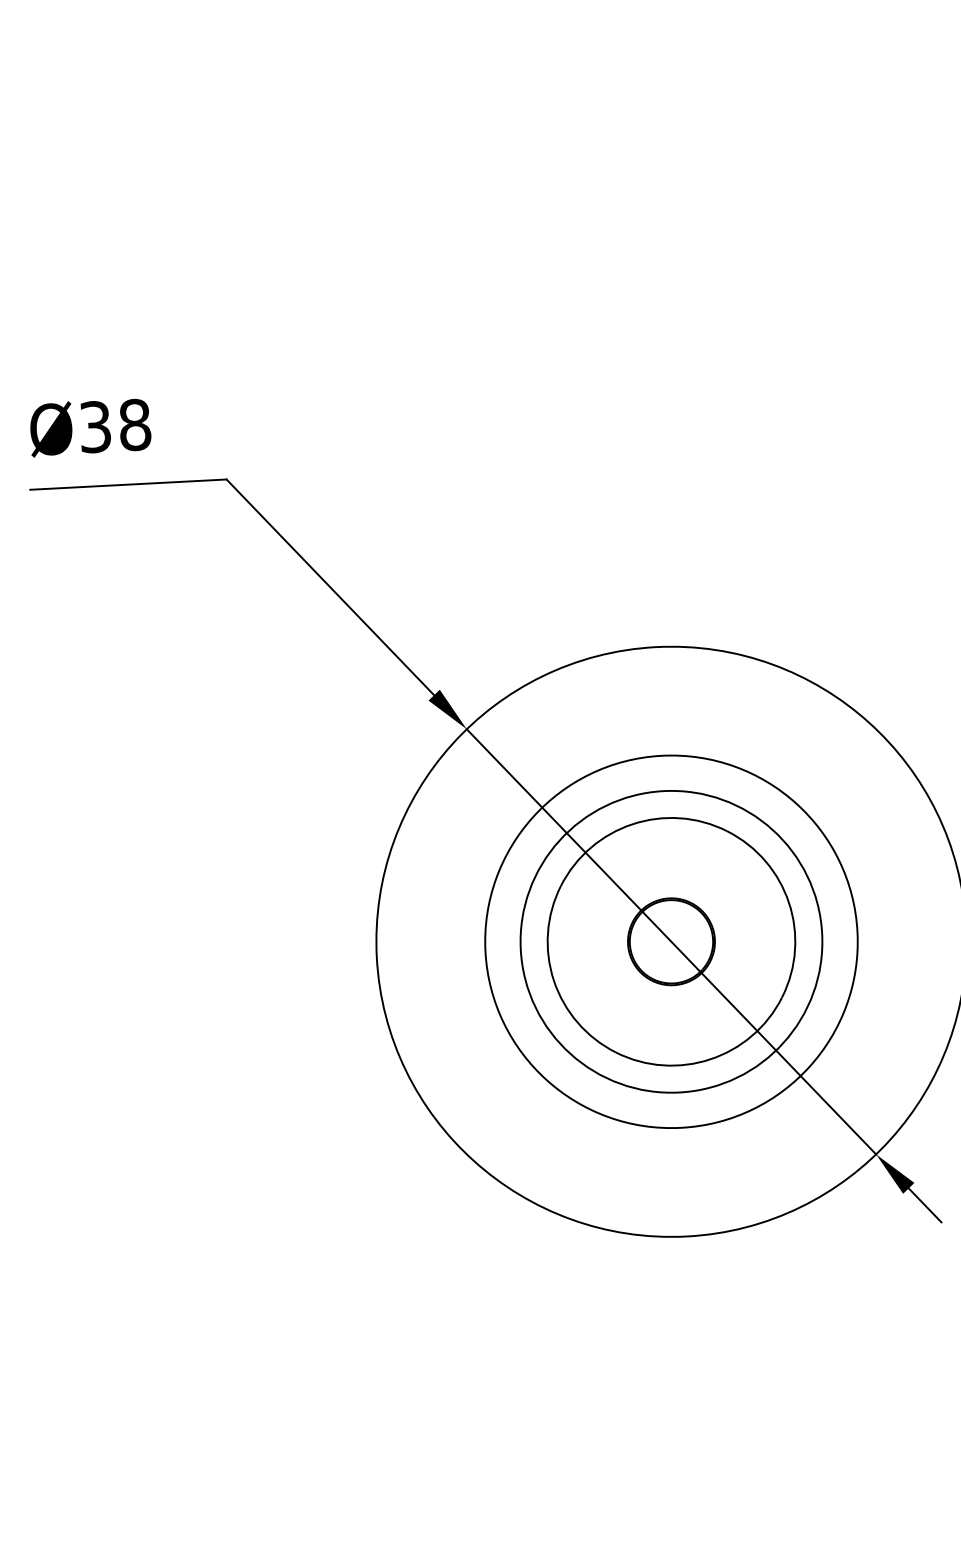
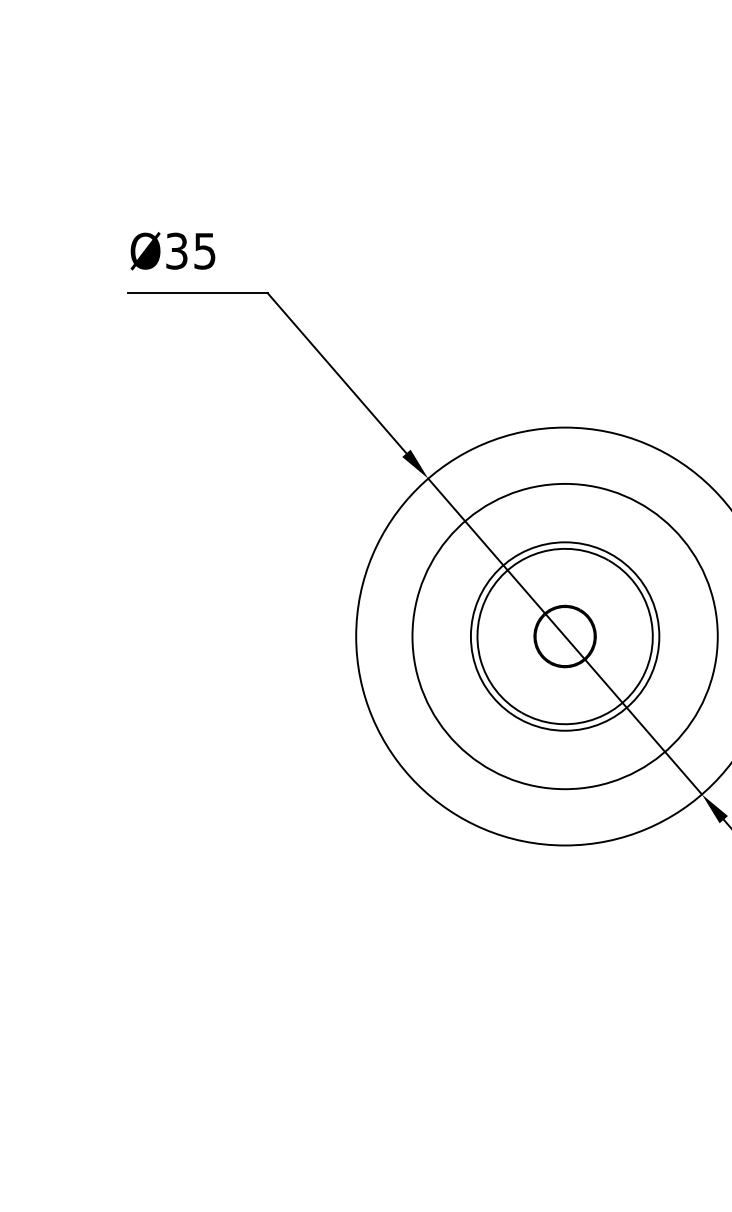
text: (135, 423) -> (205, 250), Ø38 -> Ø35
circle: (670, 941) -> (564, 636), size x0.71
circle: (670, 941) -> (564, 636), size x1.43

